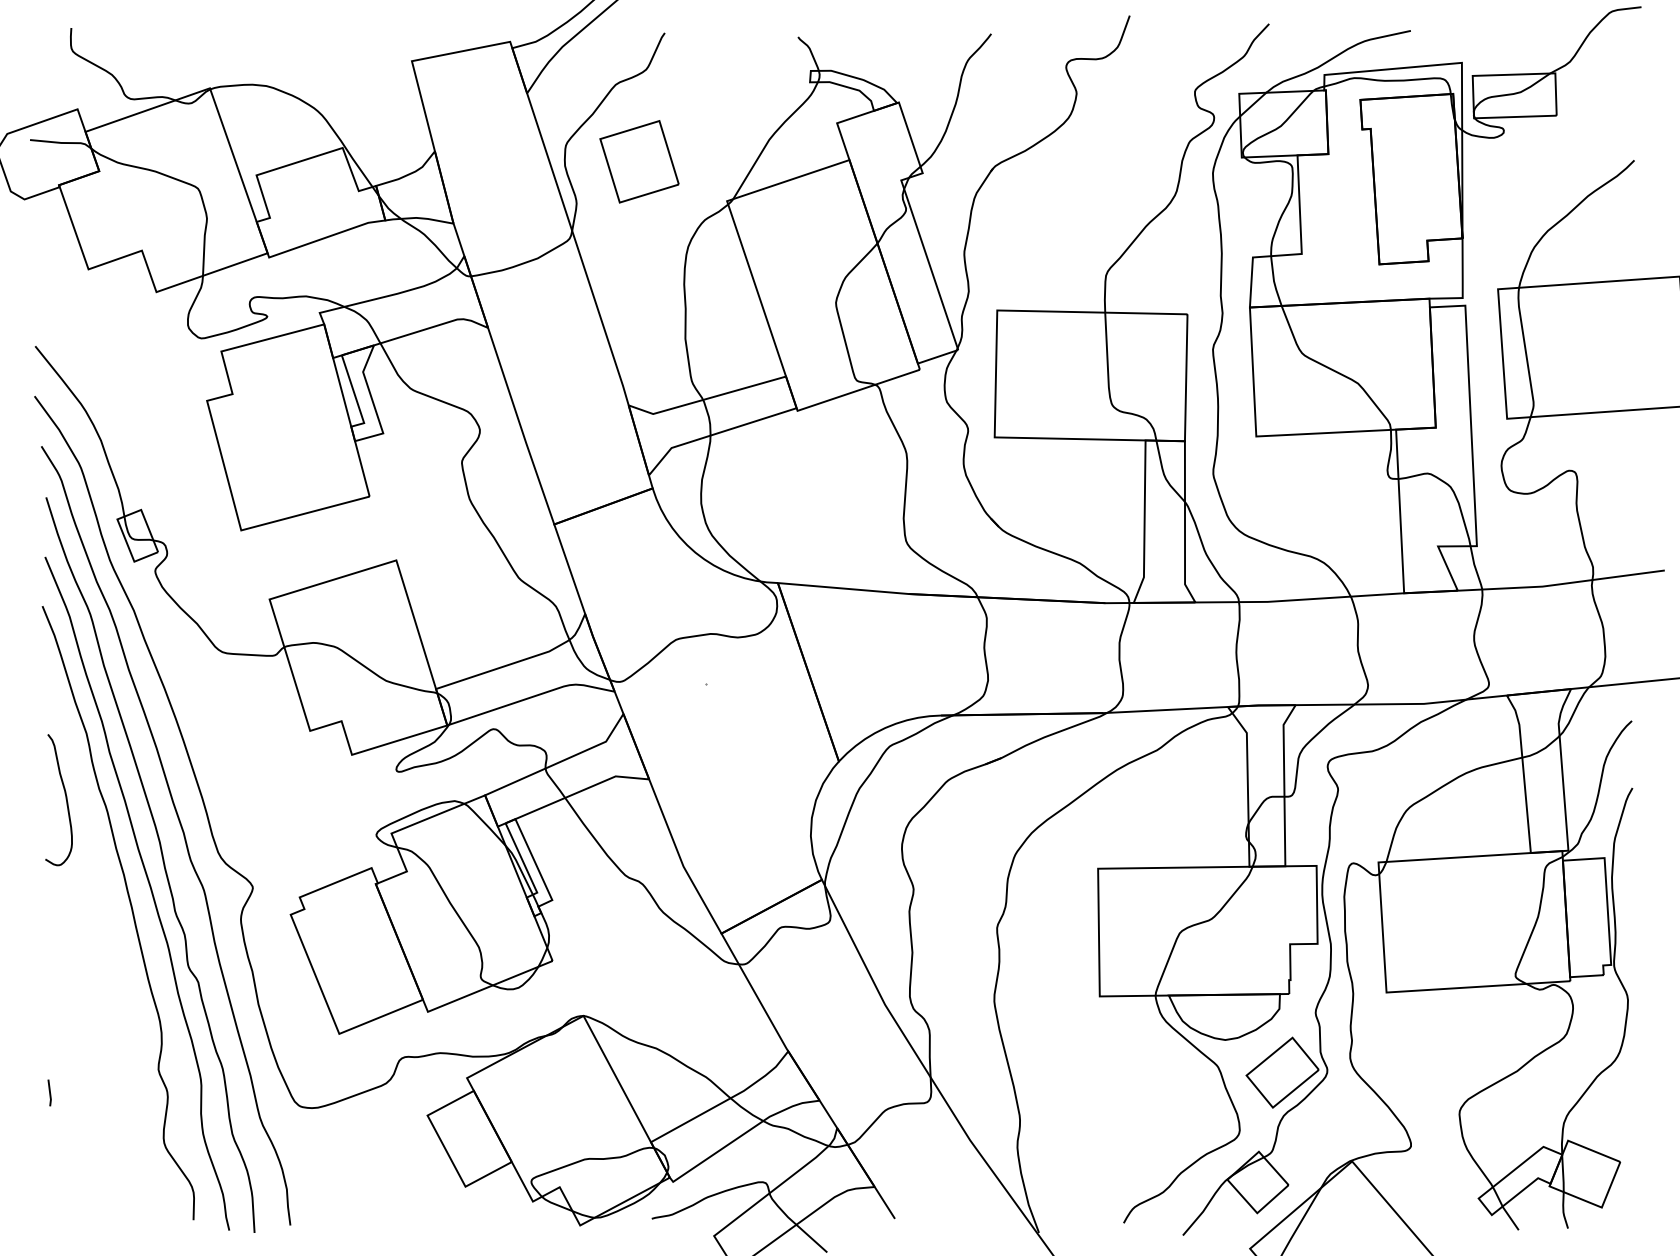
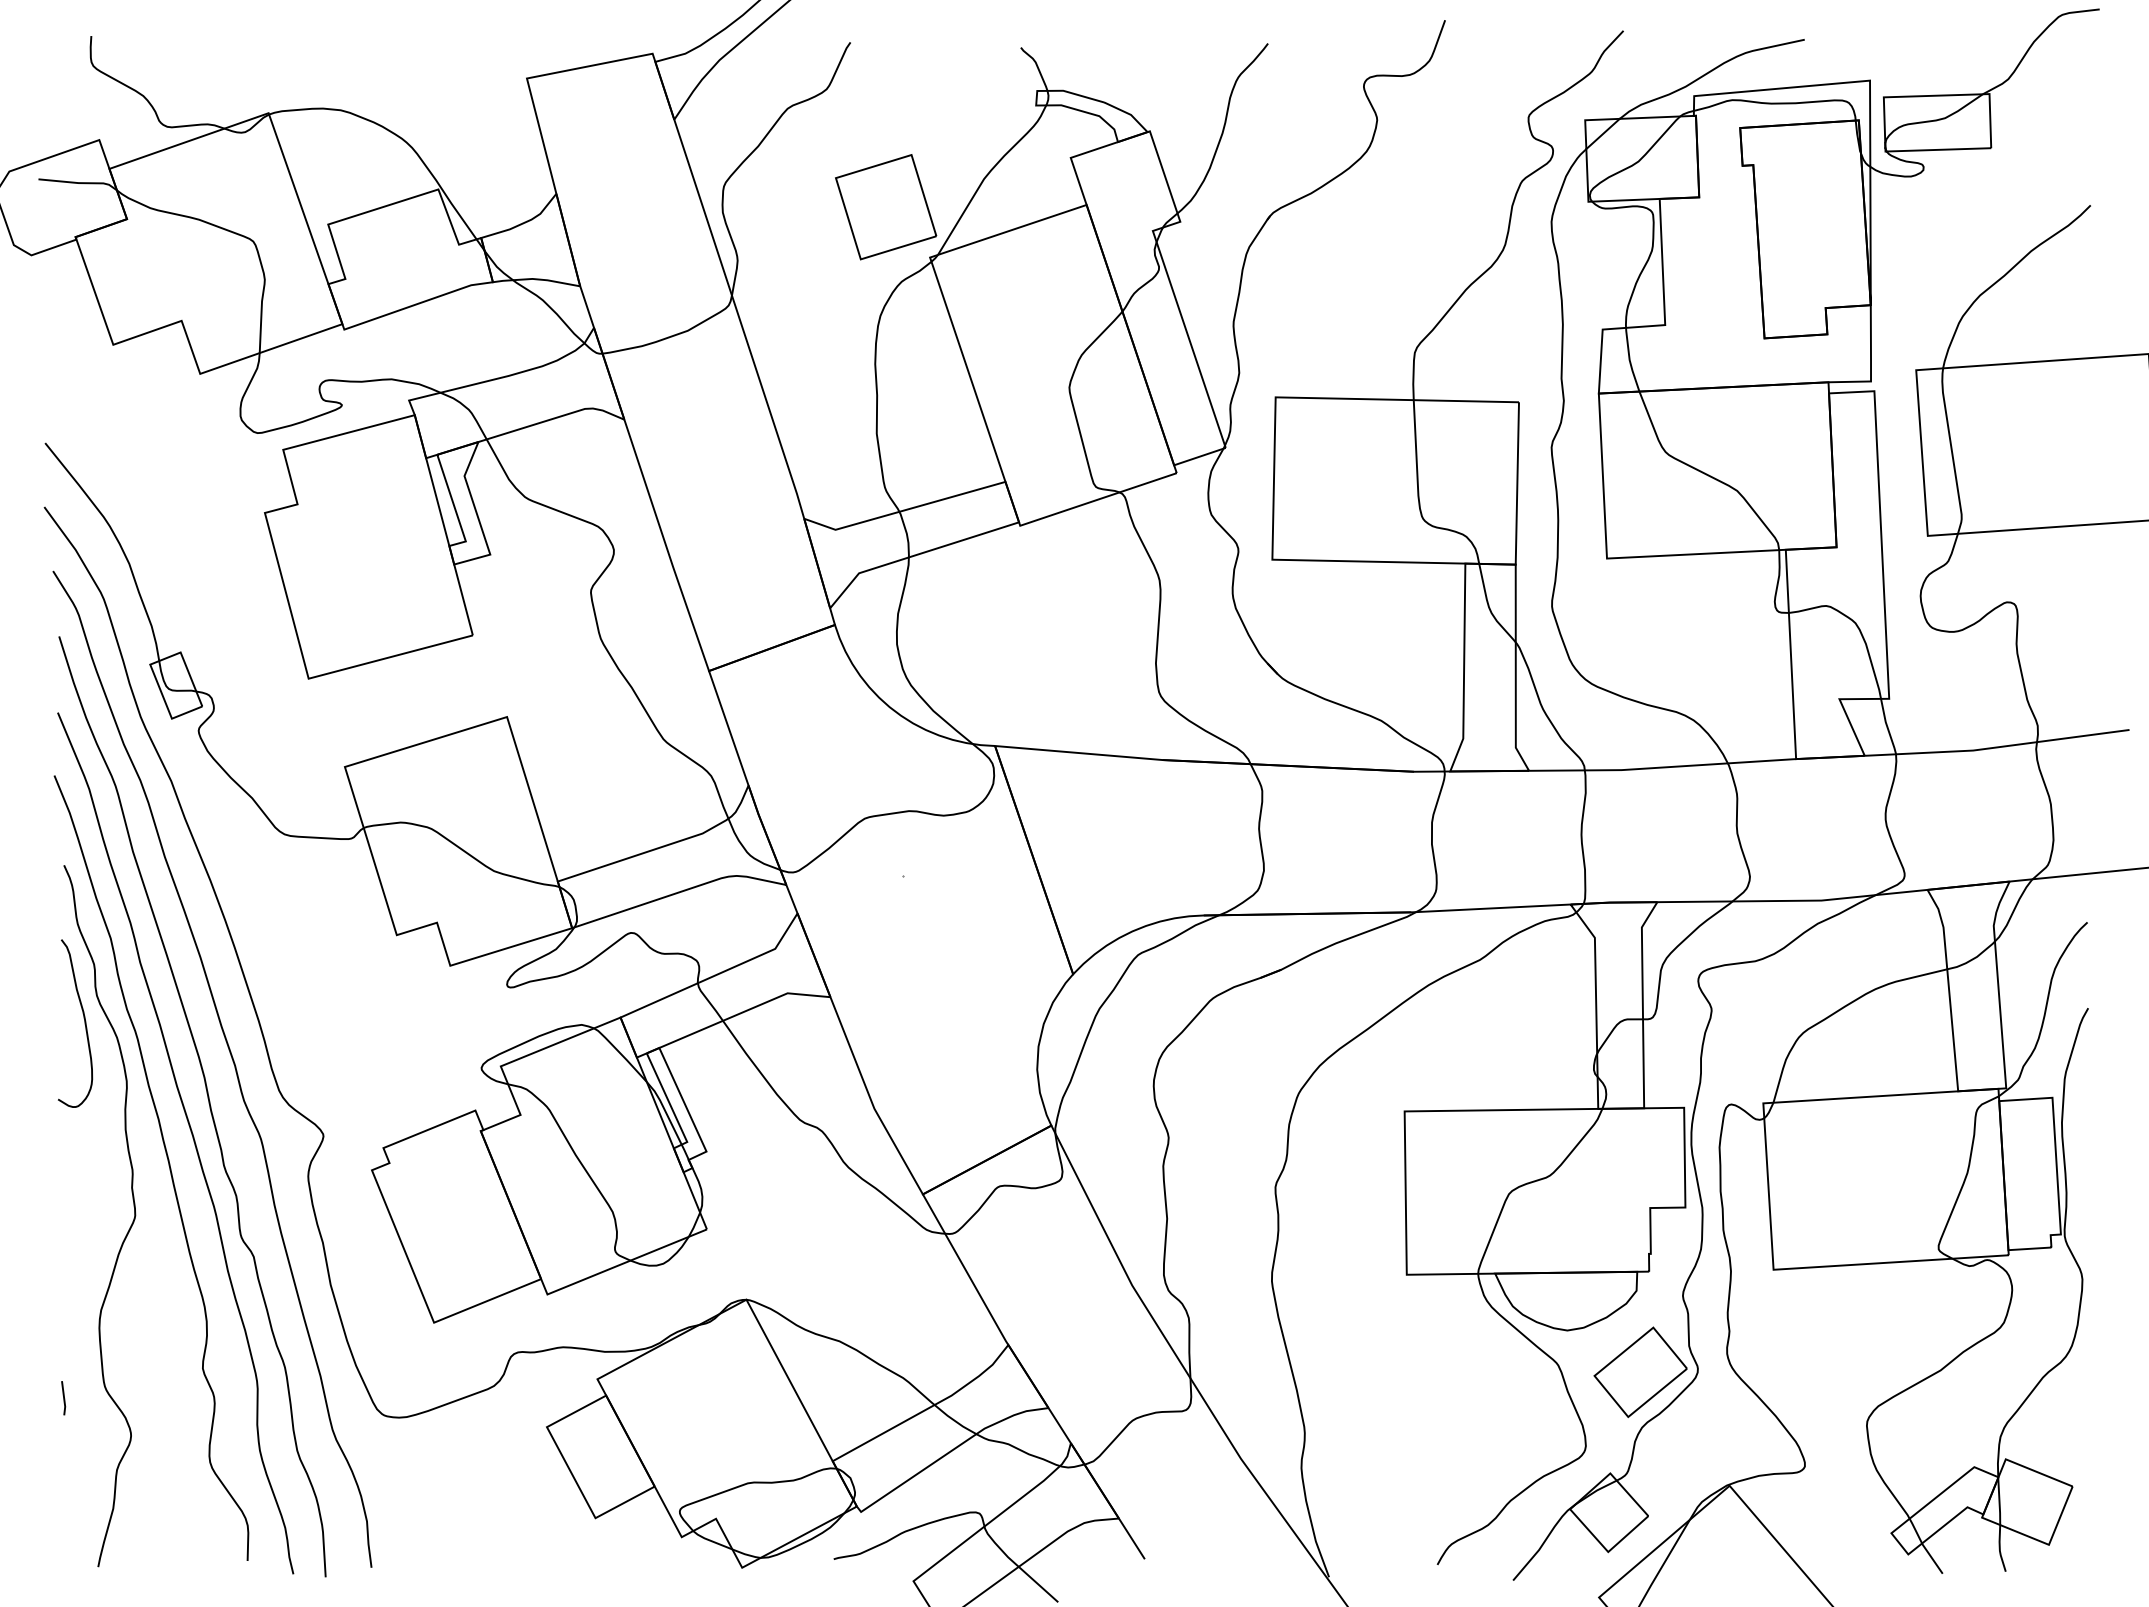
part: (639, 162) -> (886, 207), moved
curve: (99, 962) -> (127, 1231), added

